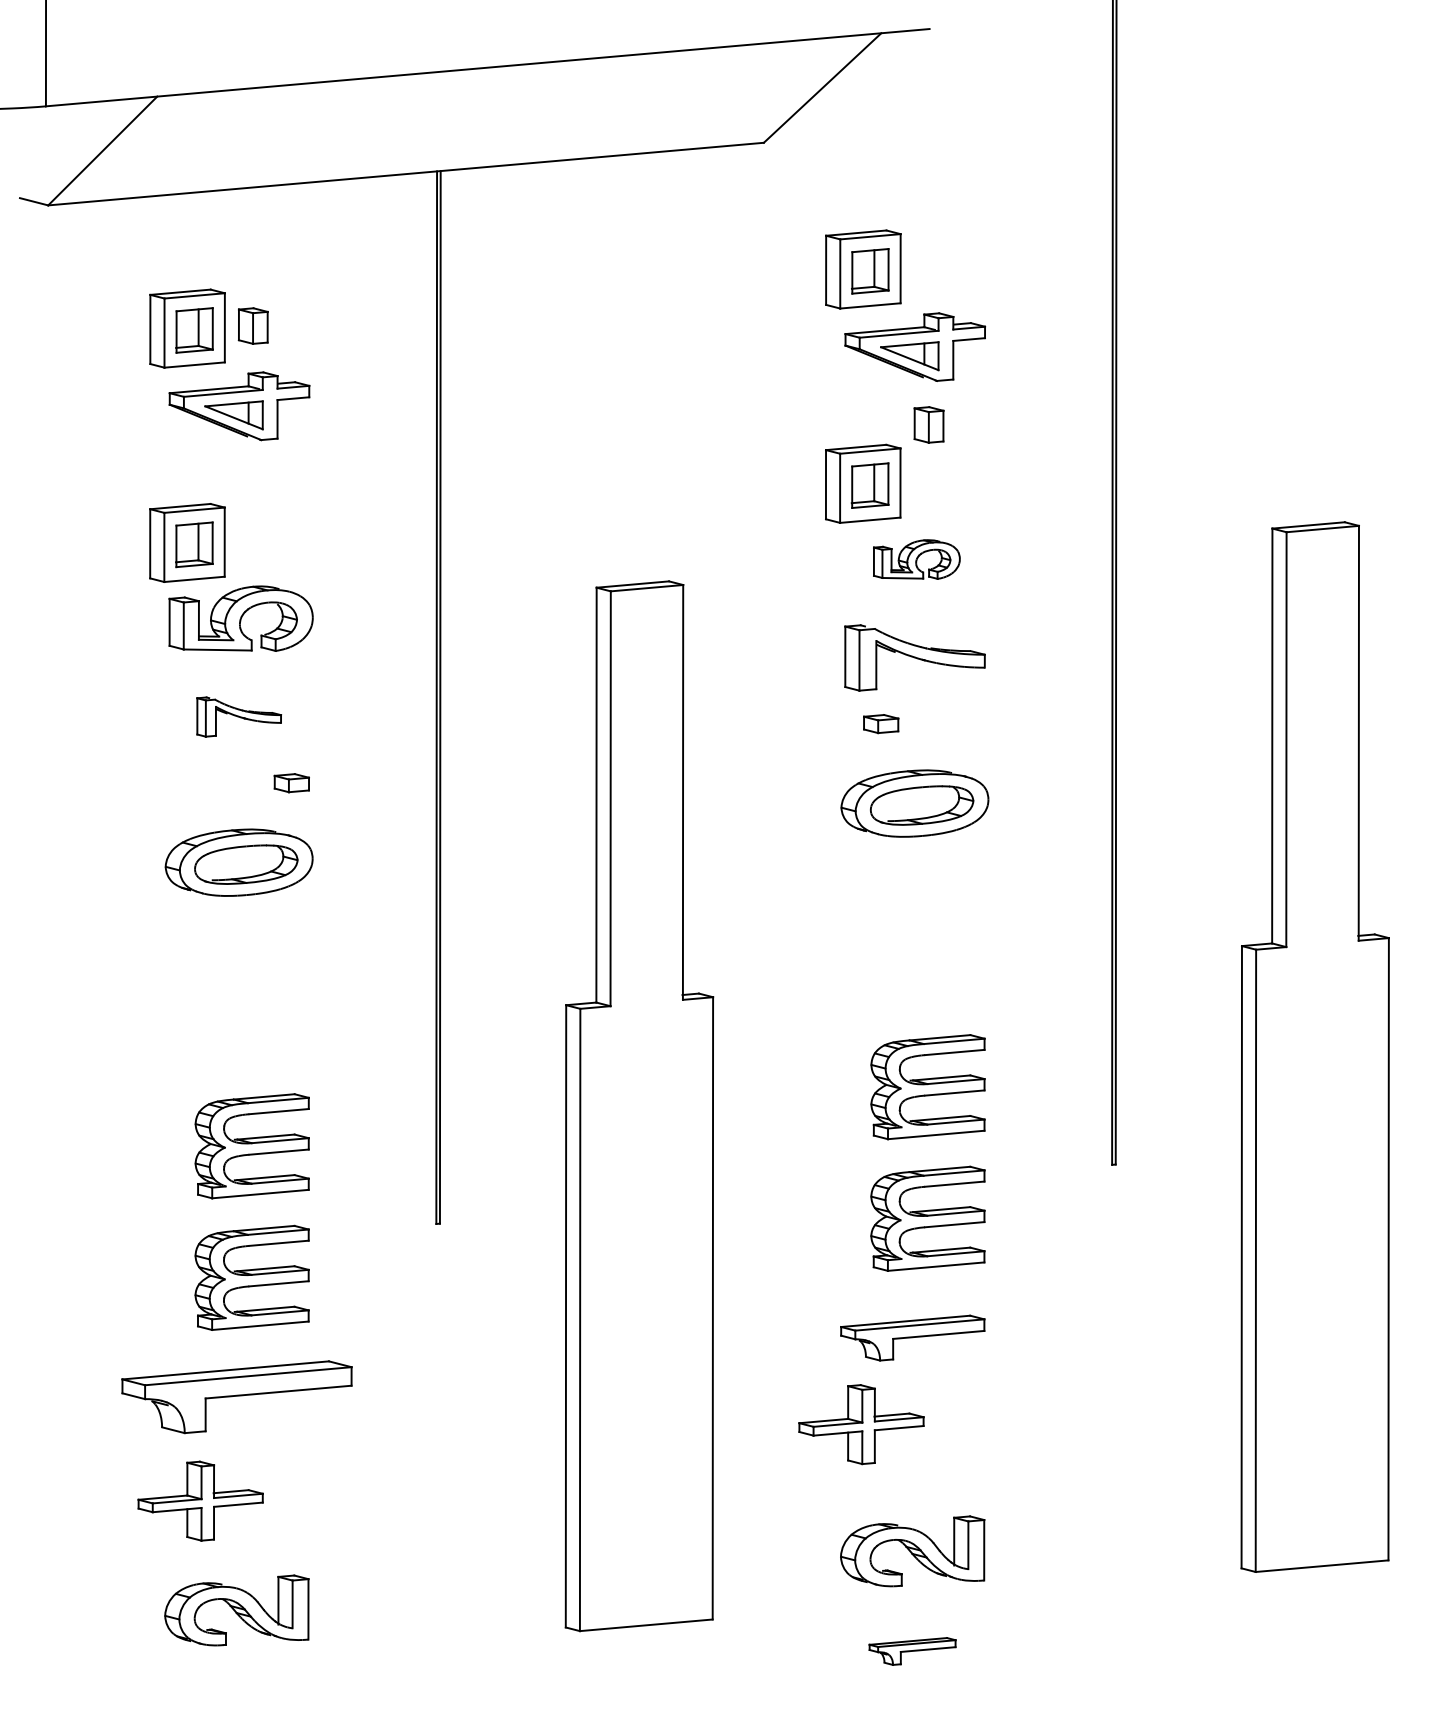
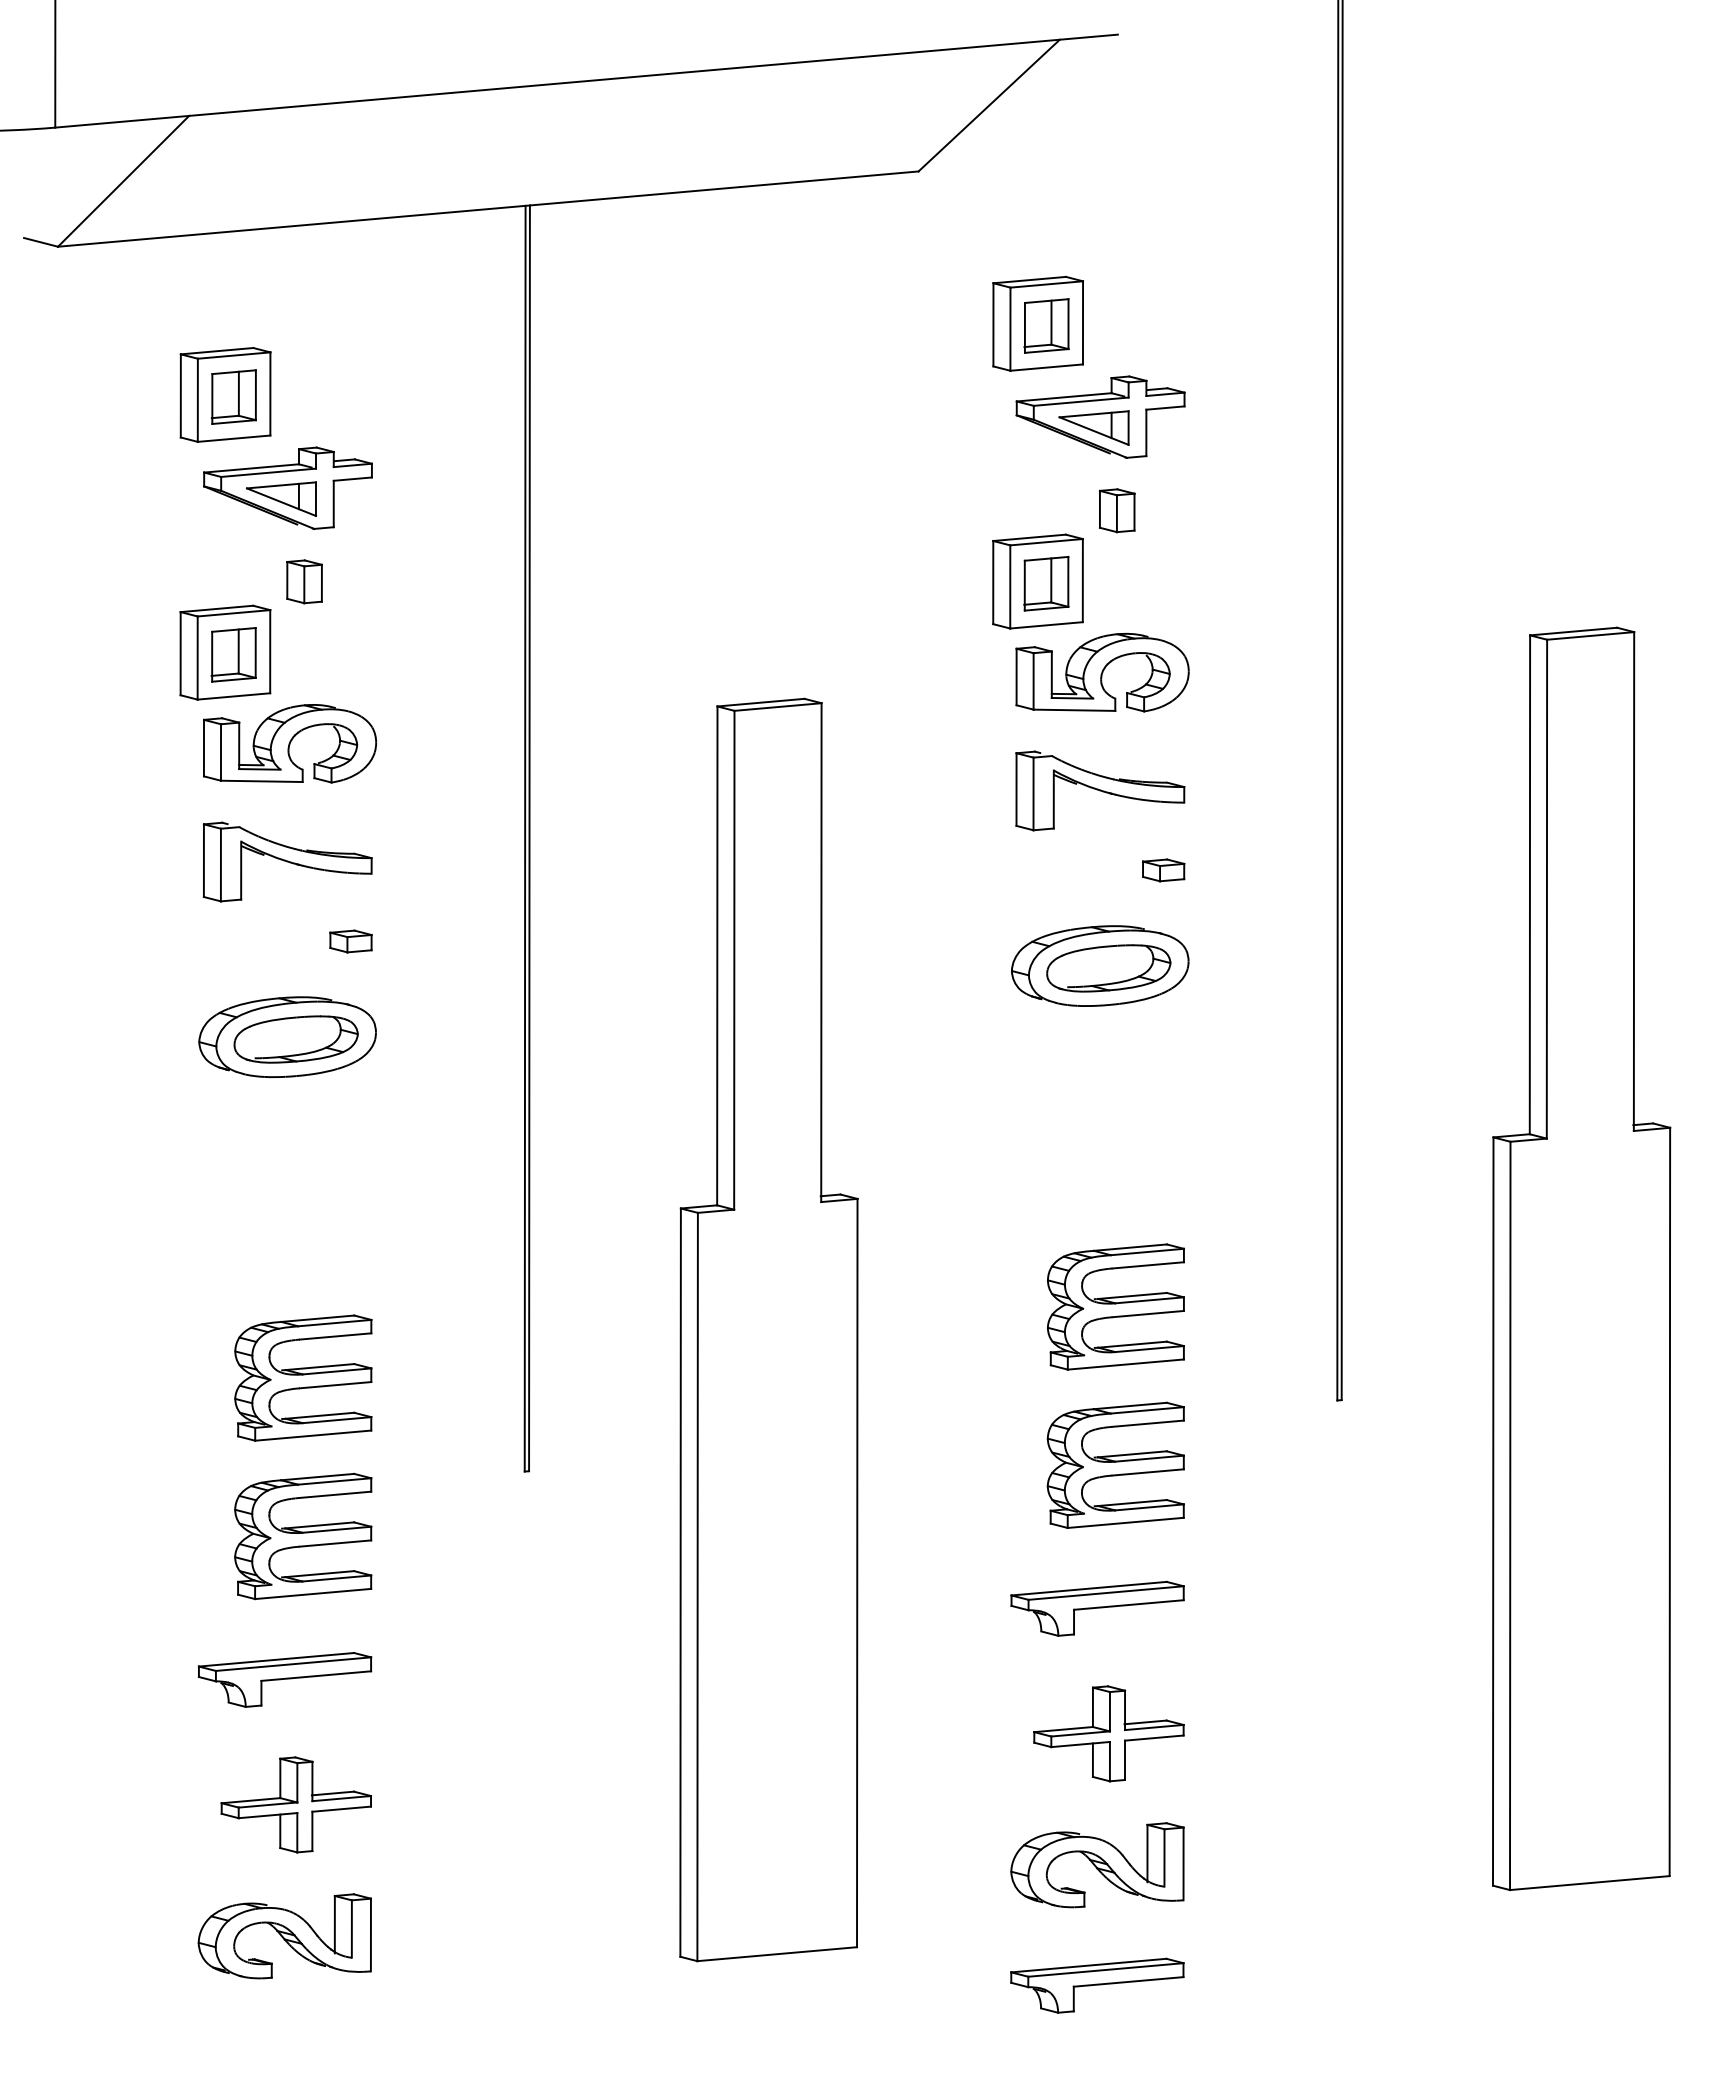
part: (253, 325) -> (304, 581), moved
part: (916, 559) -> (1102, 672), size x1.67
part: (239, 716) -> (287, 861), size x1.67
part: (881, 724) -> (1163, 870), moved
part: (236, 1396) -> (284, 1679), size x0.62
part: (861, 1424) -> (1108, 1733), moved
part: (199, 1500) -> (295, 1804), moved
part: (912, 1651) -> (1097, 1985), size x1.67

